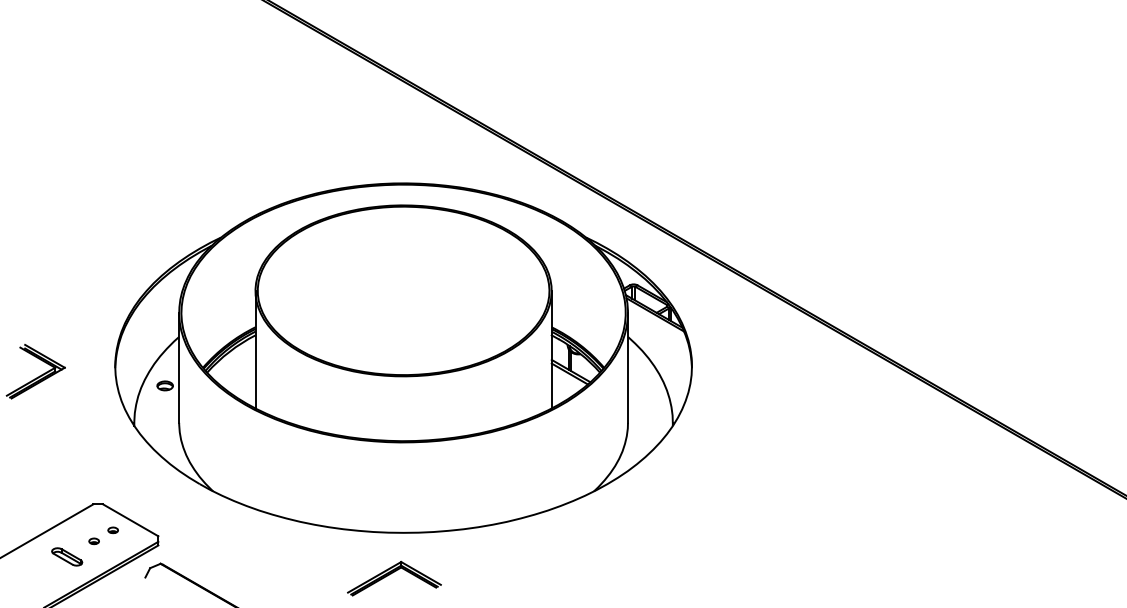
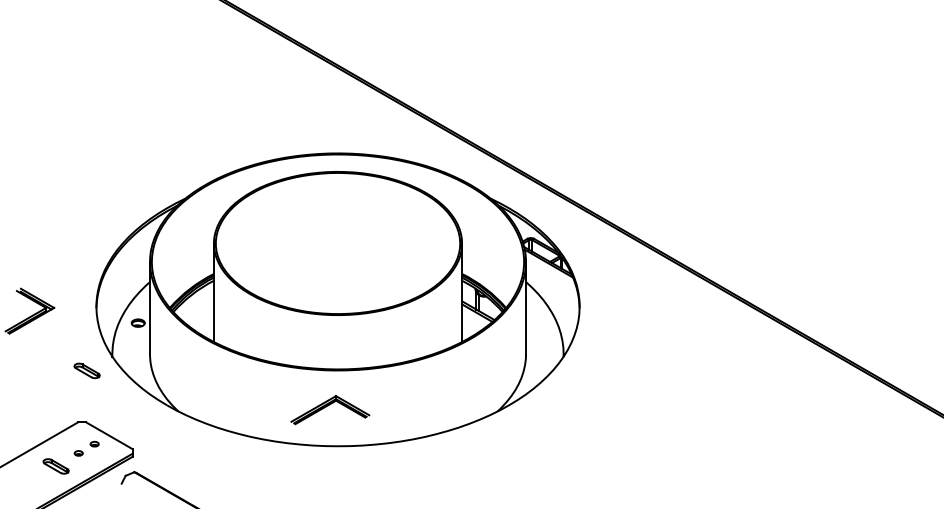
part: (104, 442) -> (87, 370), added
part: (394, 578) -> (330, 409), moved

